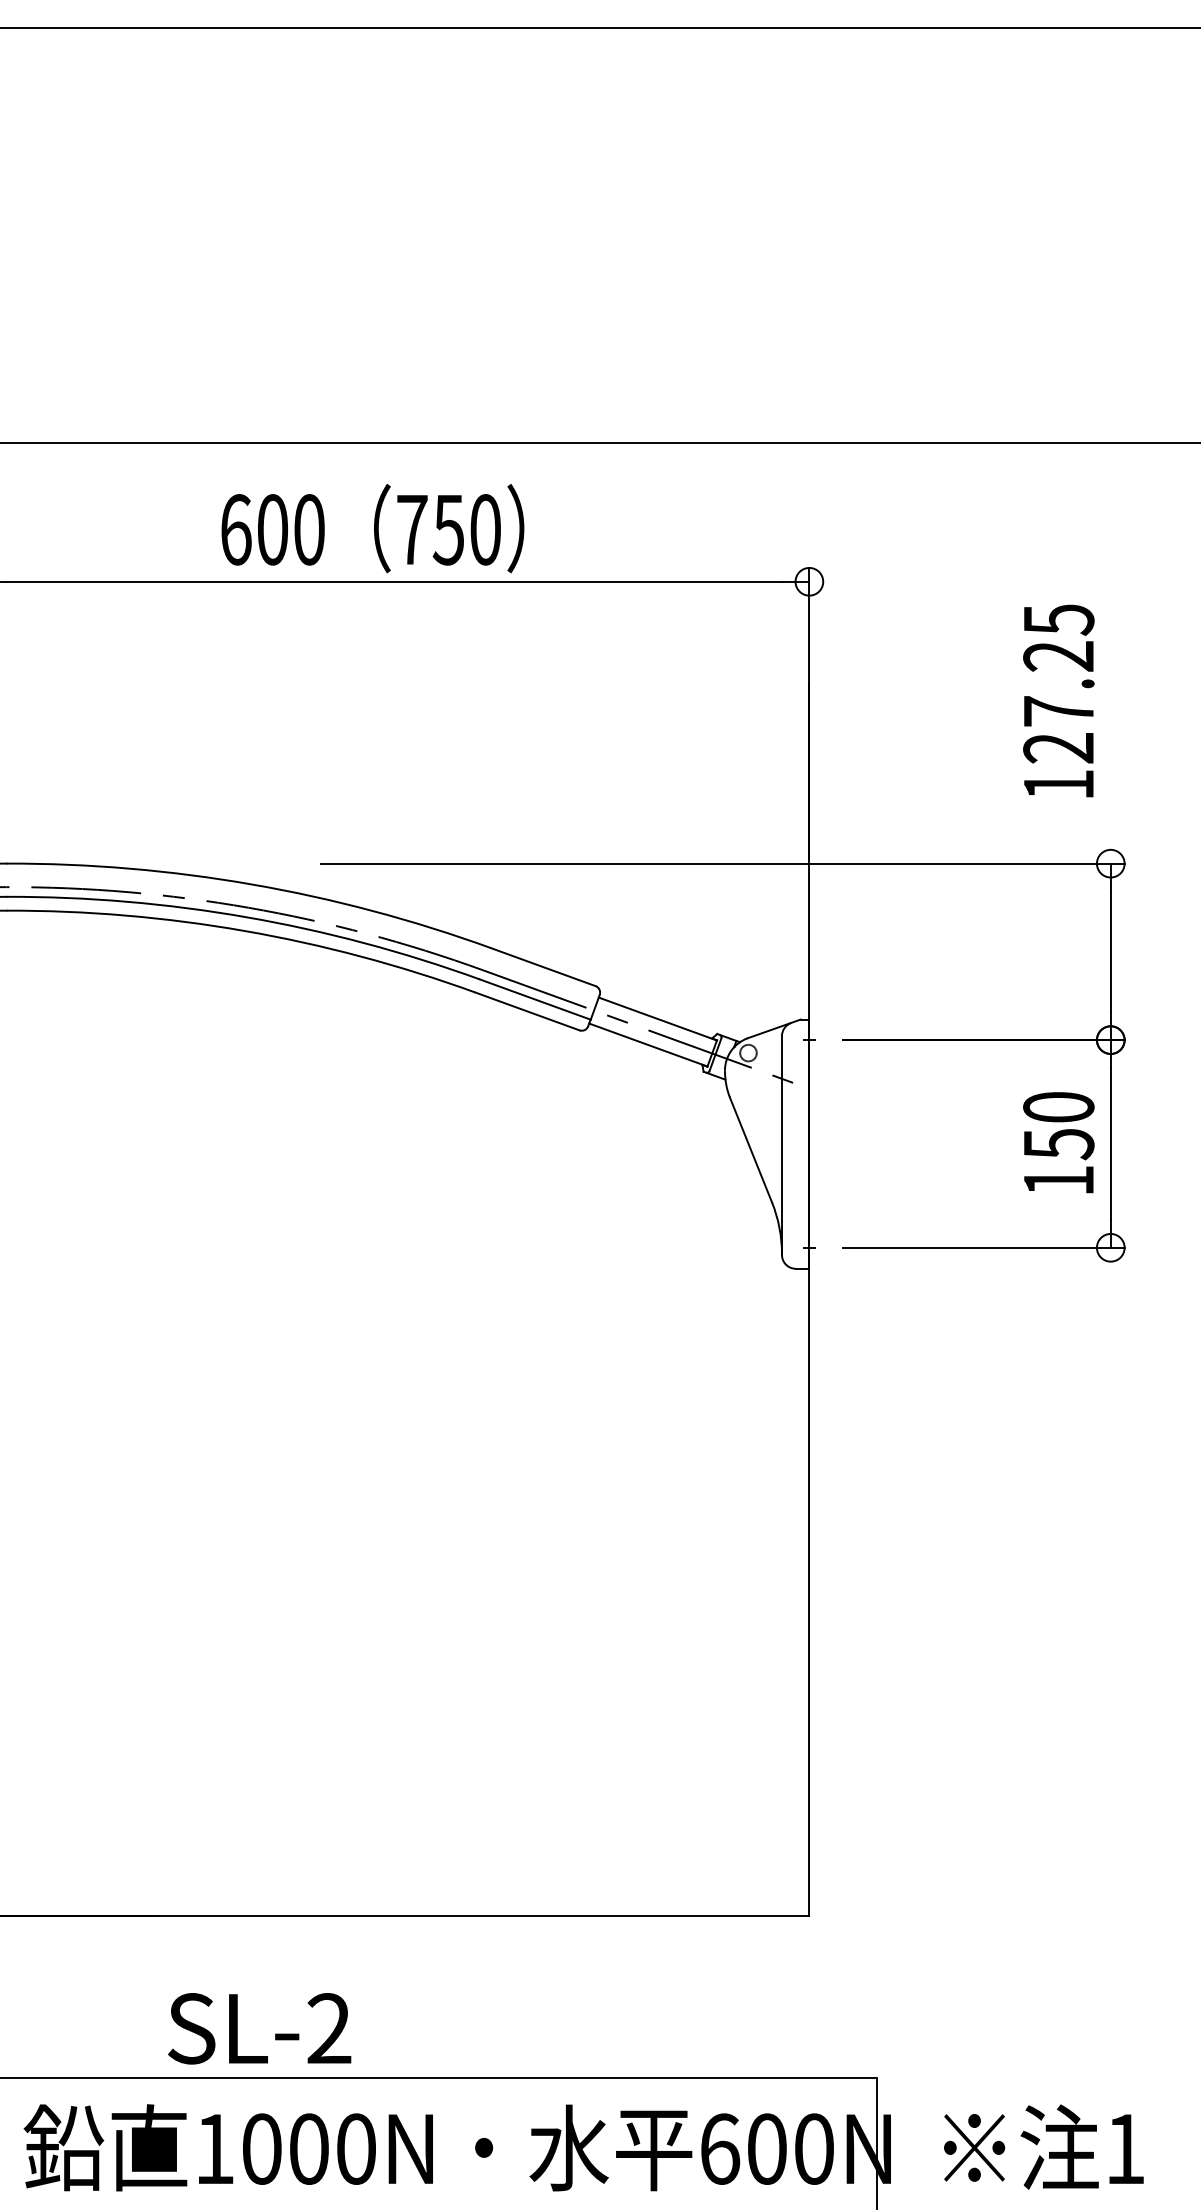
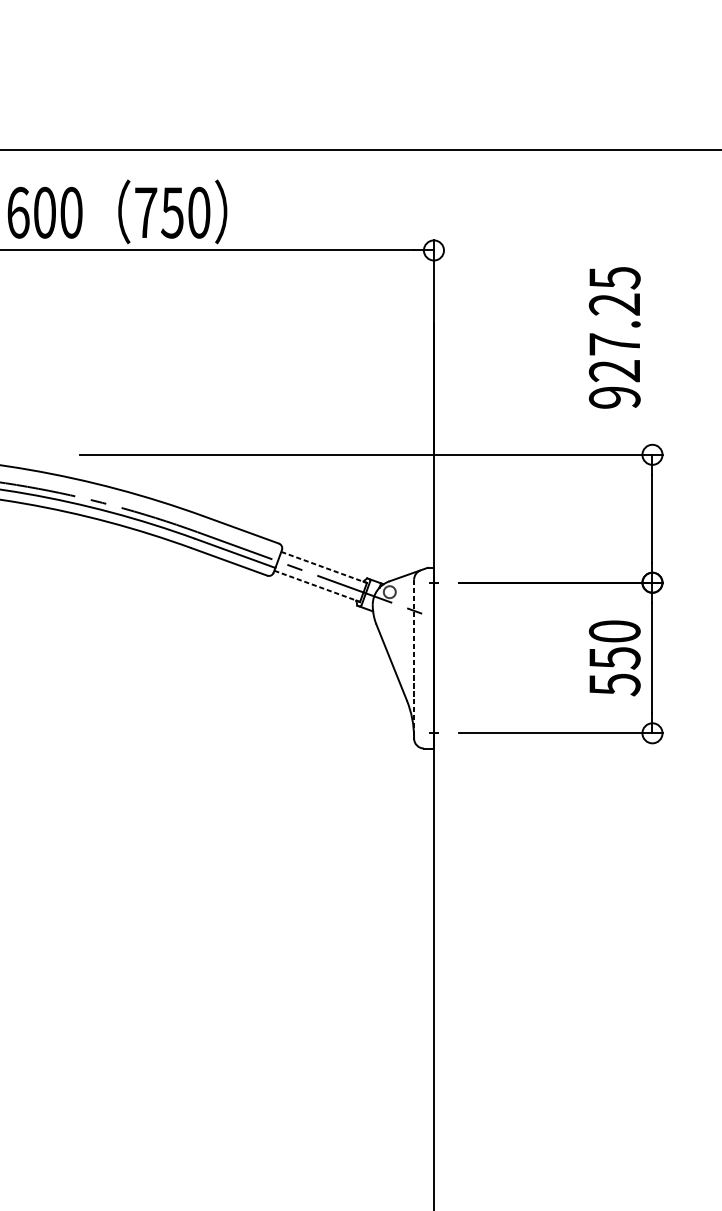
text: (1058, 785) -> (614, 398), 127.25 -> 927.25
line: (657, 1019) -> (323, 567), solid -> dashed
line: (648, 1045) -> (317, 586), solid -> dashed
line: (781, 1145) -> (413, 659), solid -> dashed
text: (1059, 1180) -> (615, 684), 150 -> 550

